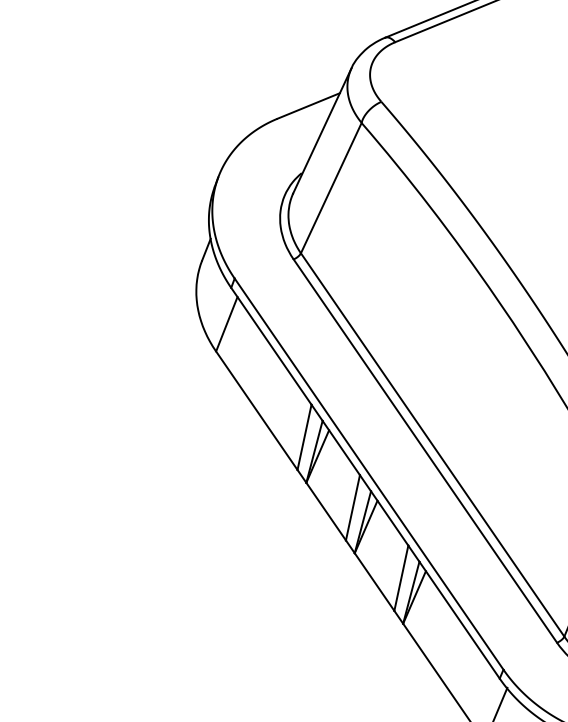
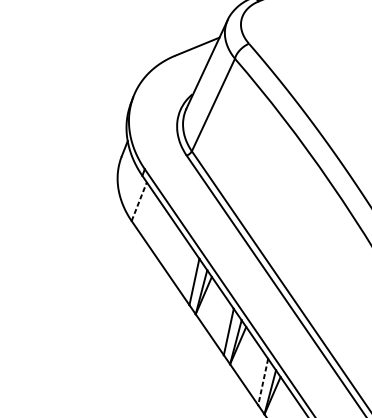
line: (227, 323) -> (139, 201), solid -> dashed
line: (401, 578) -> (263, 382), solid -> dashed

